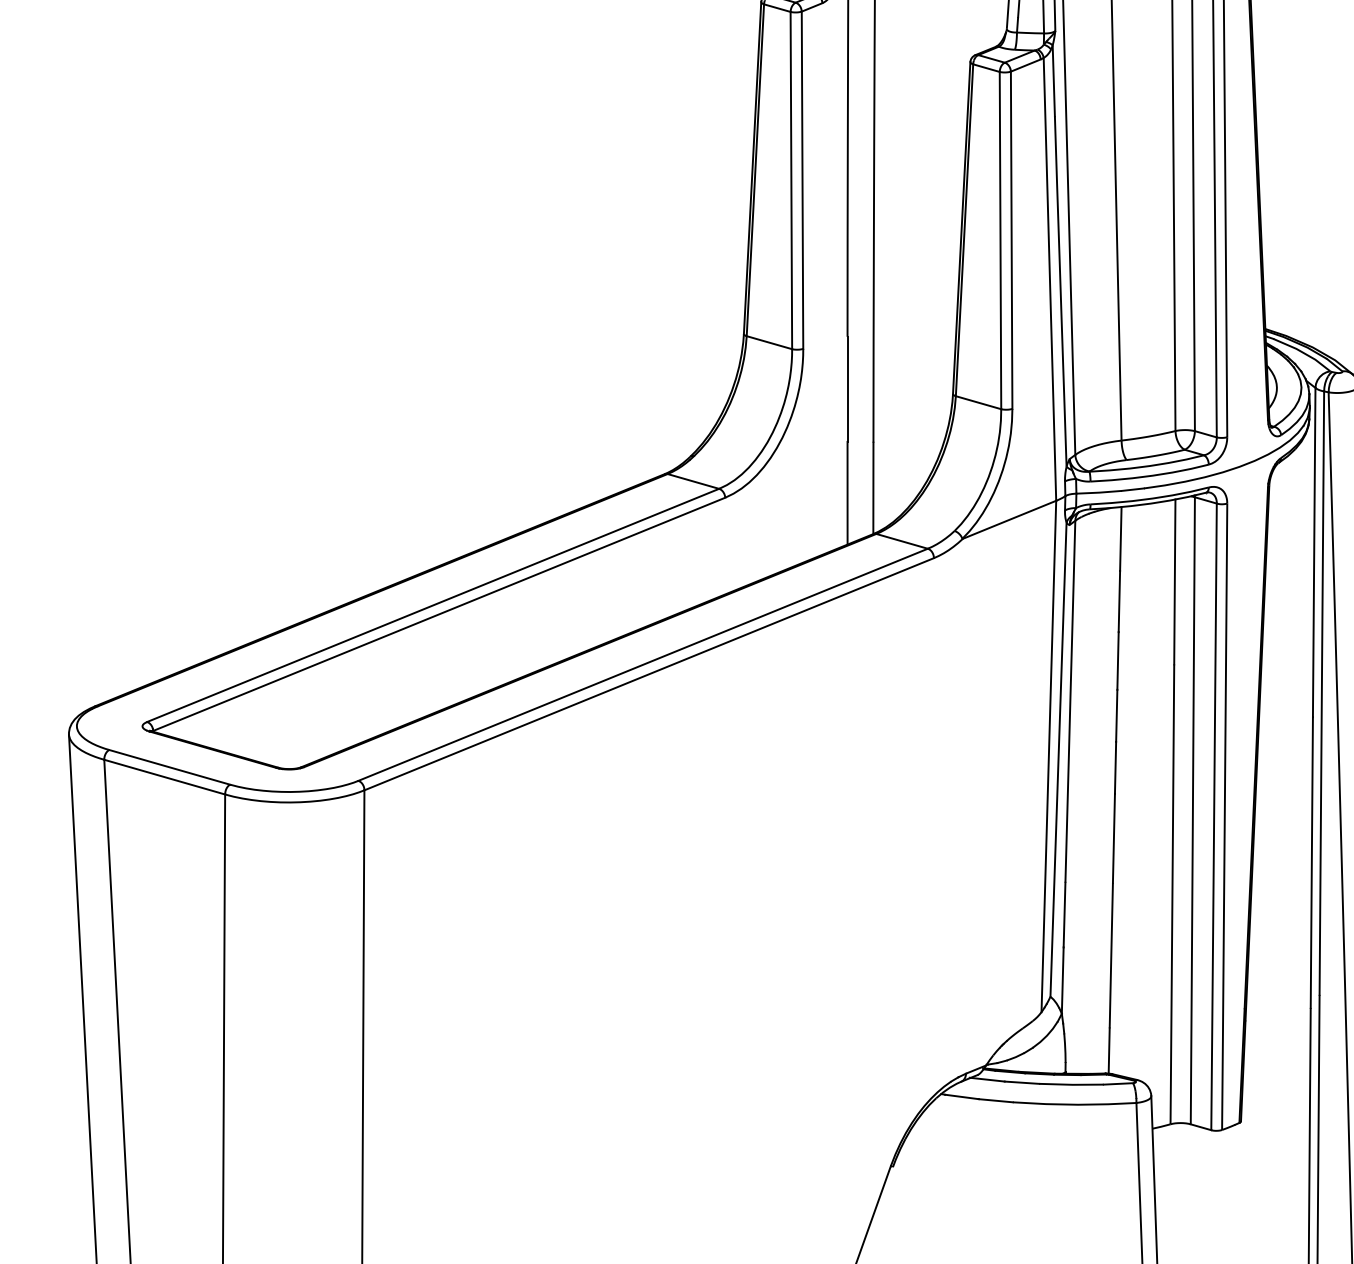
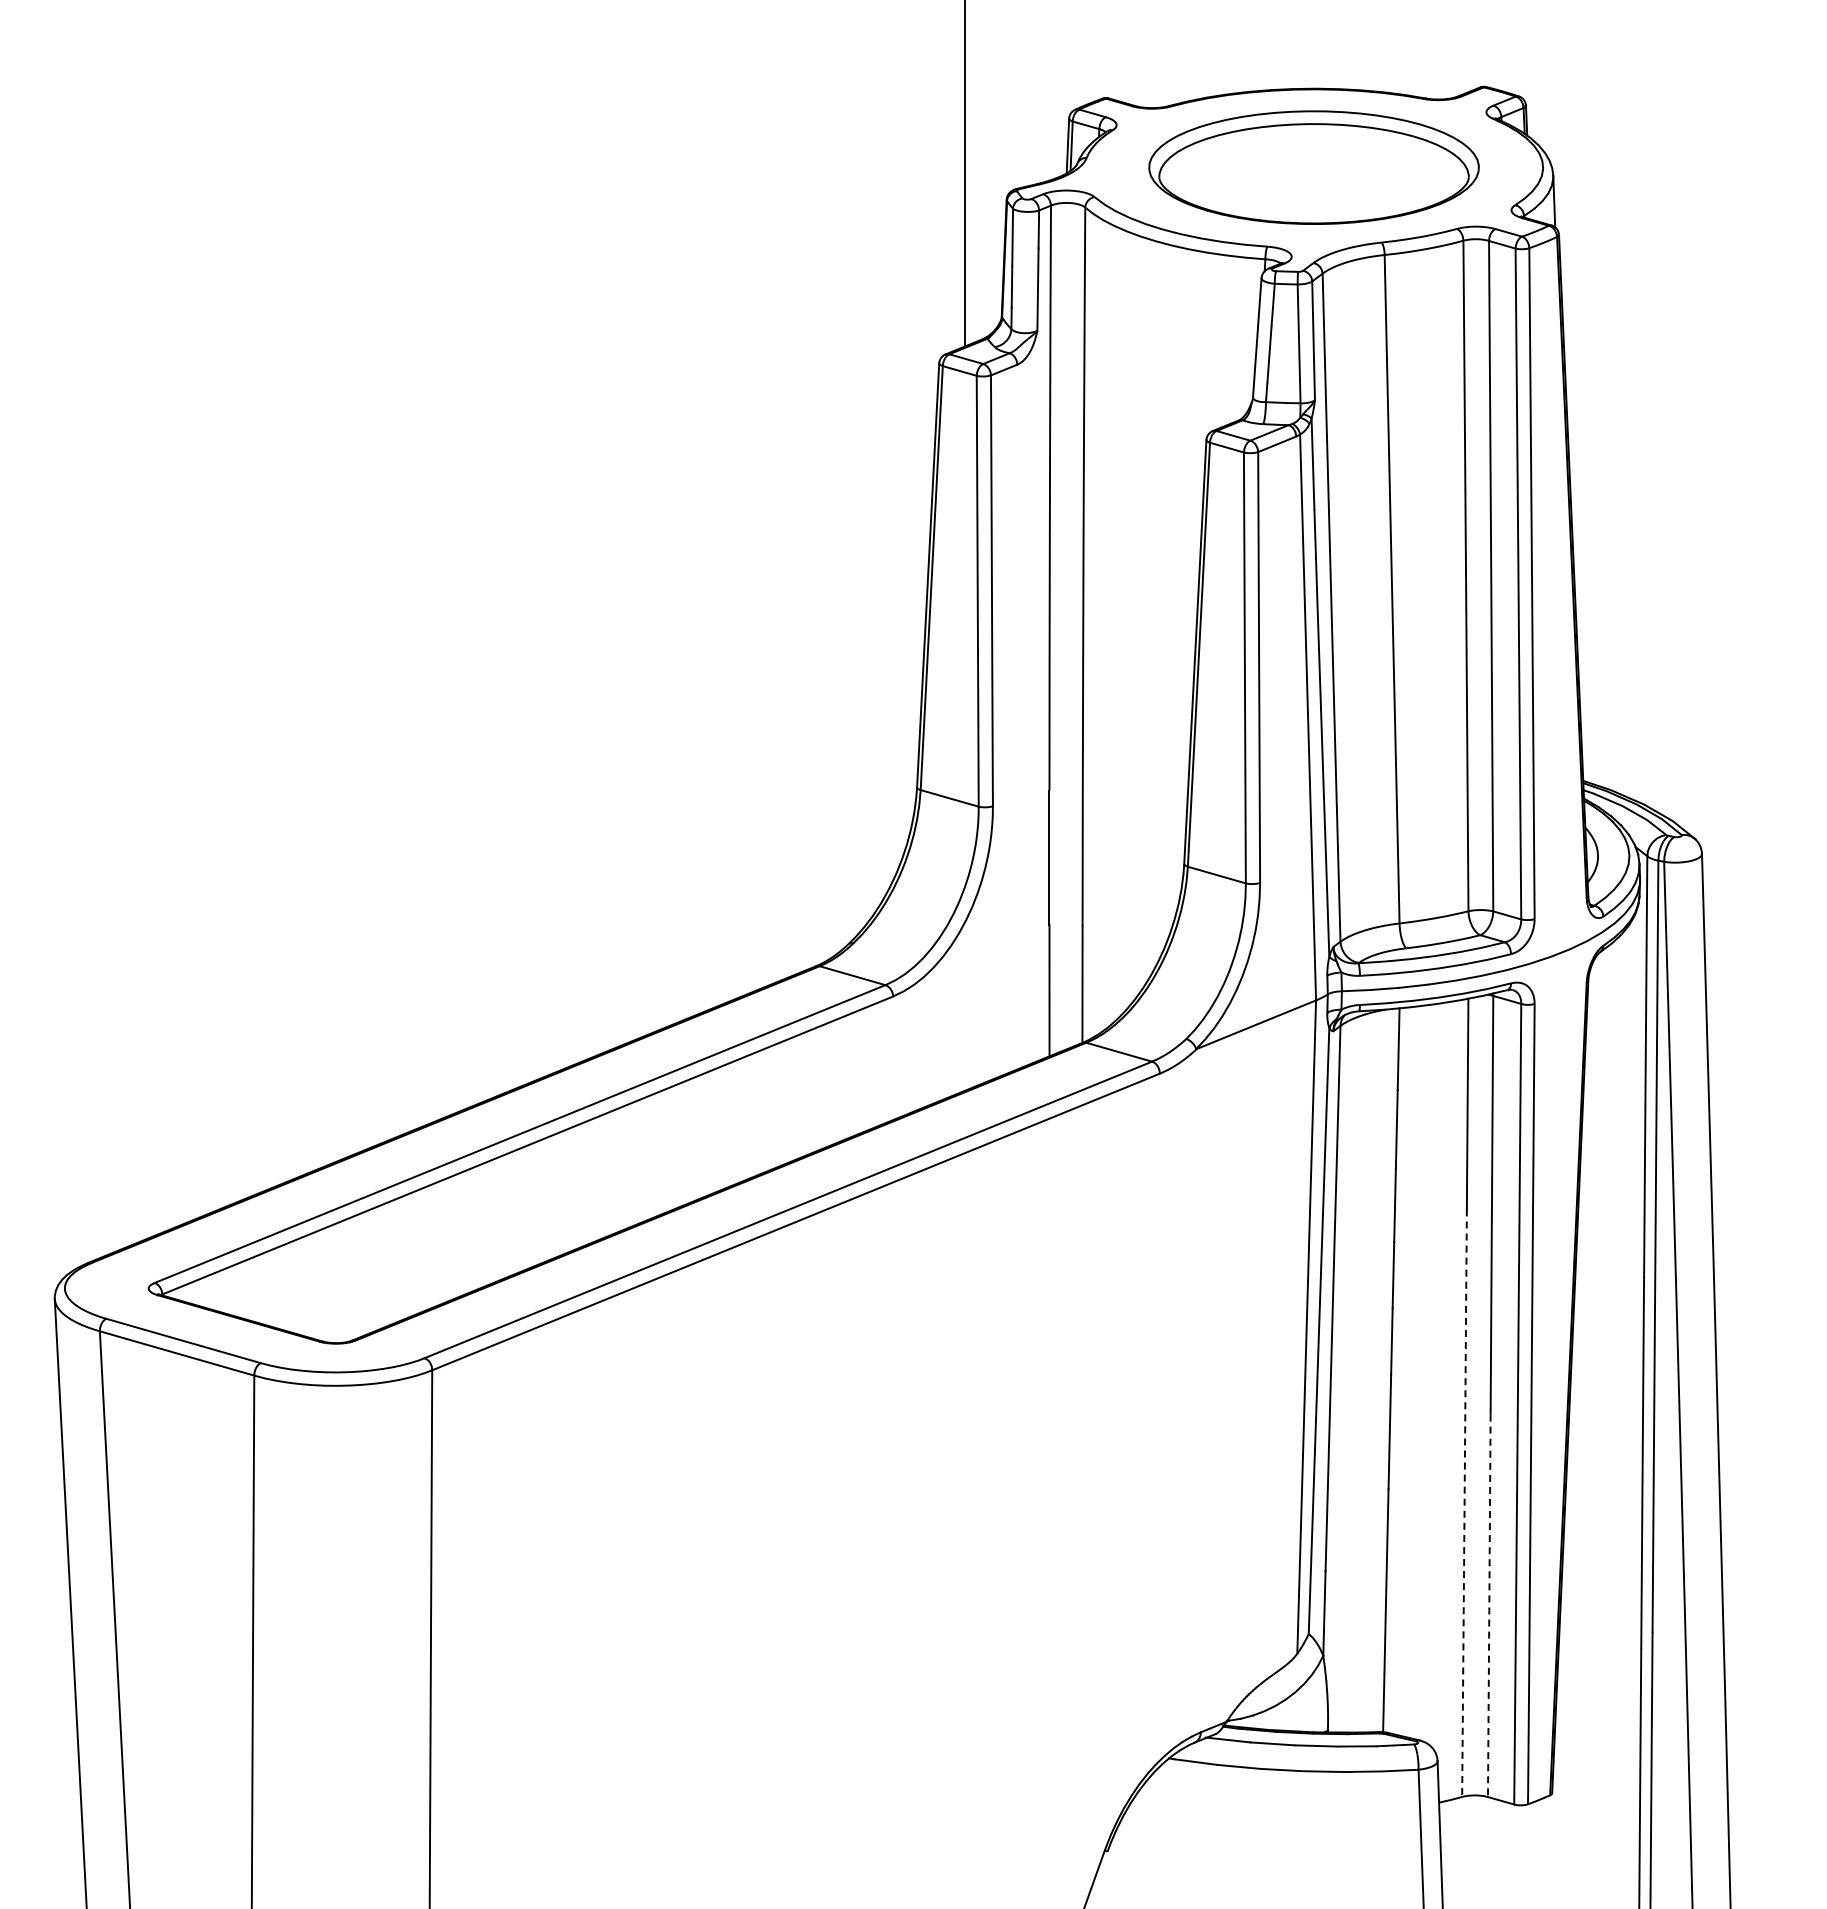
line: (1172, 894) -> (1464, 1503), solid -> dashed
line: (1191, 975) -> (1489, 1606), solid -> dashed

